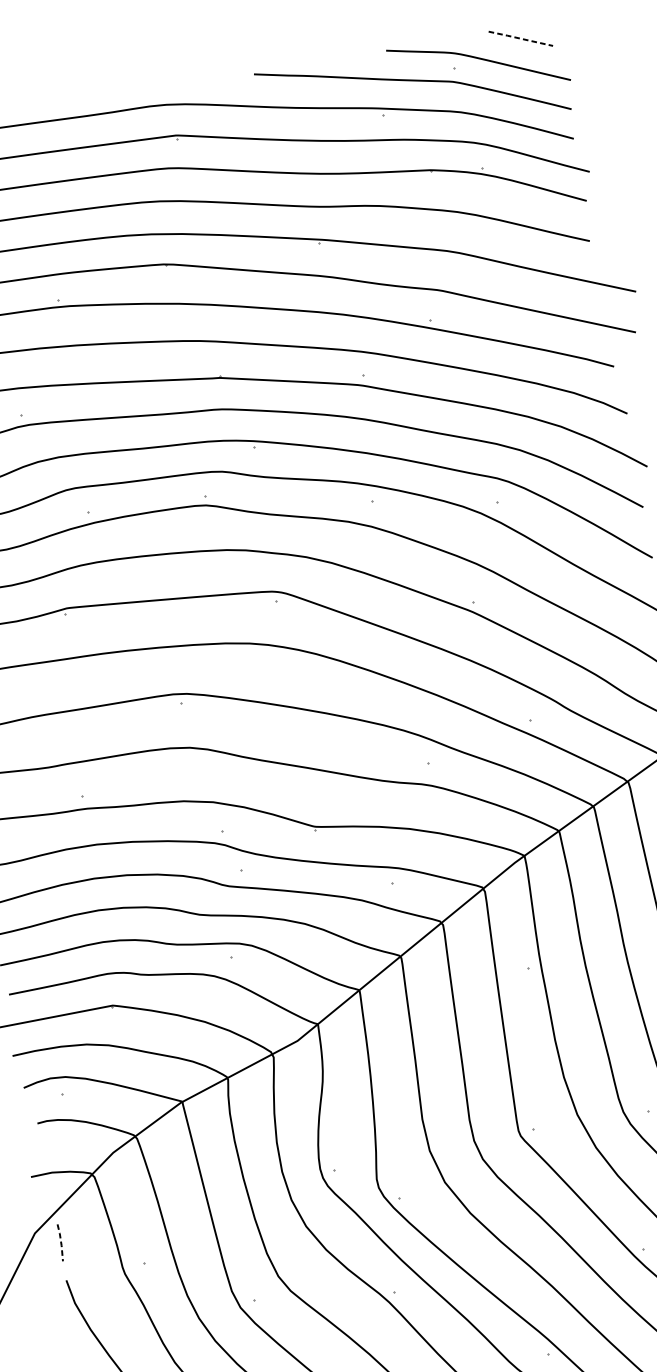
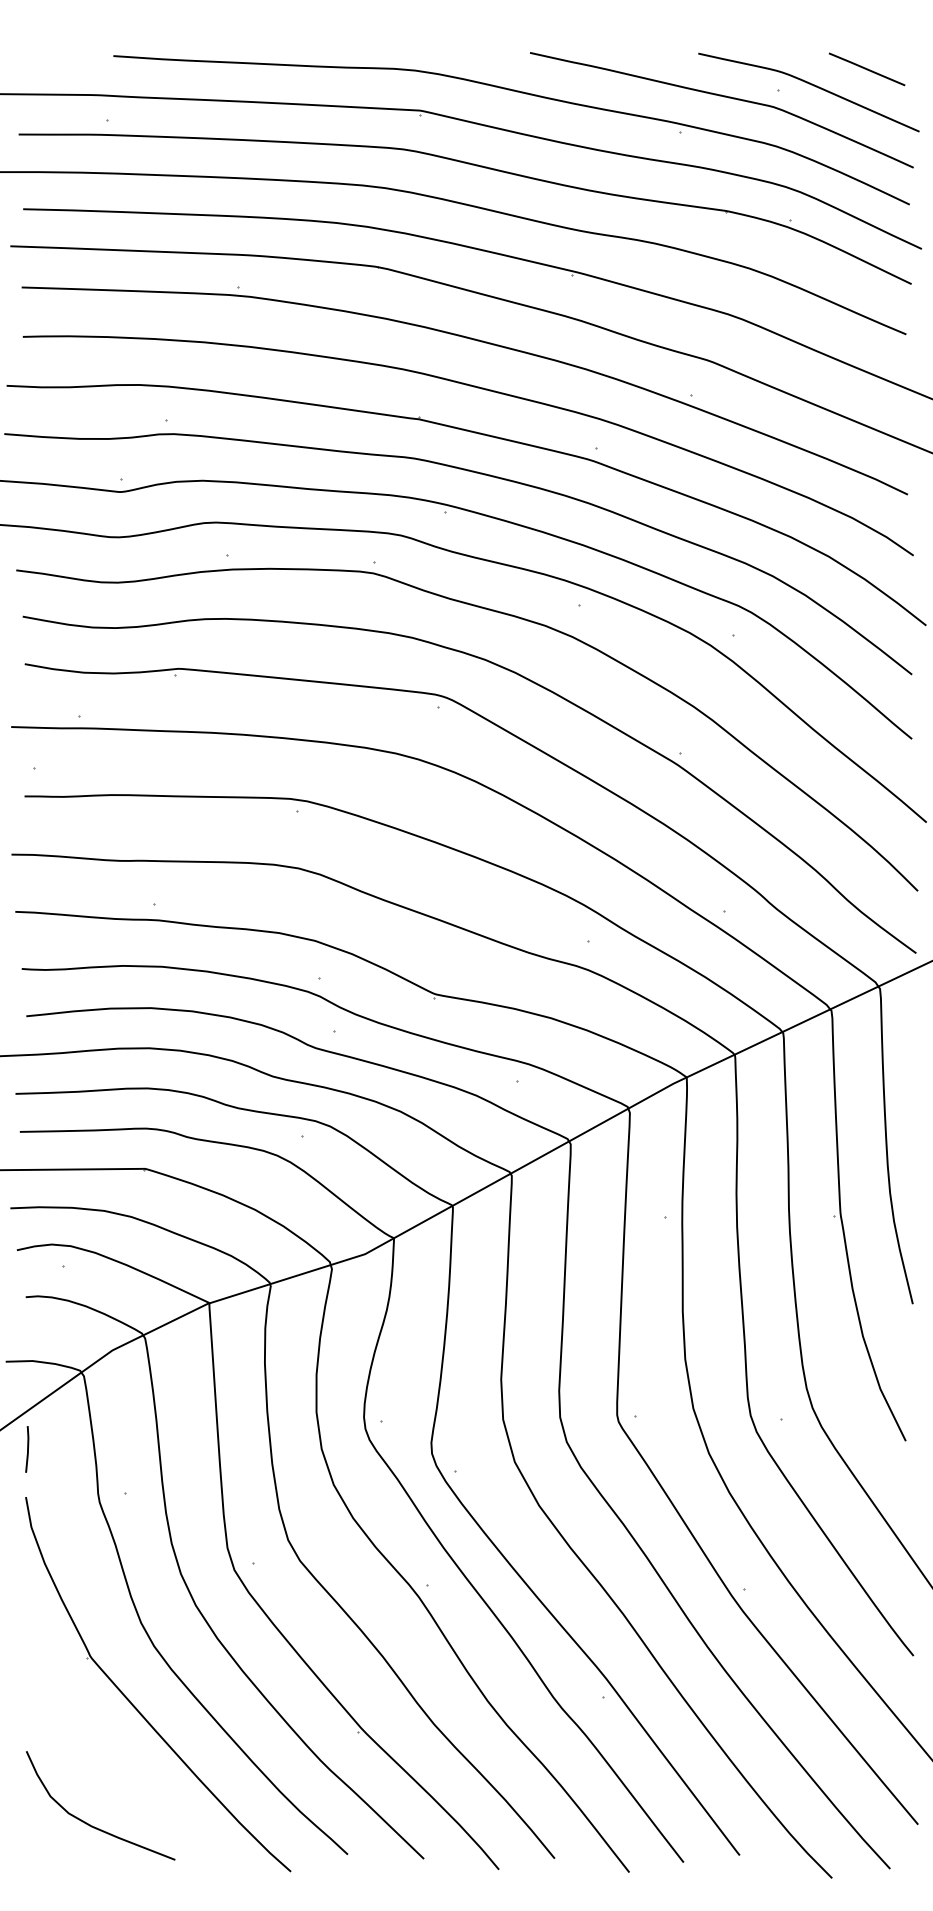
line: (520, 38) -> (866, 69), dashed -> solid
line: (61, 1242) -> (28, 1449), dashed -> solid

